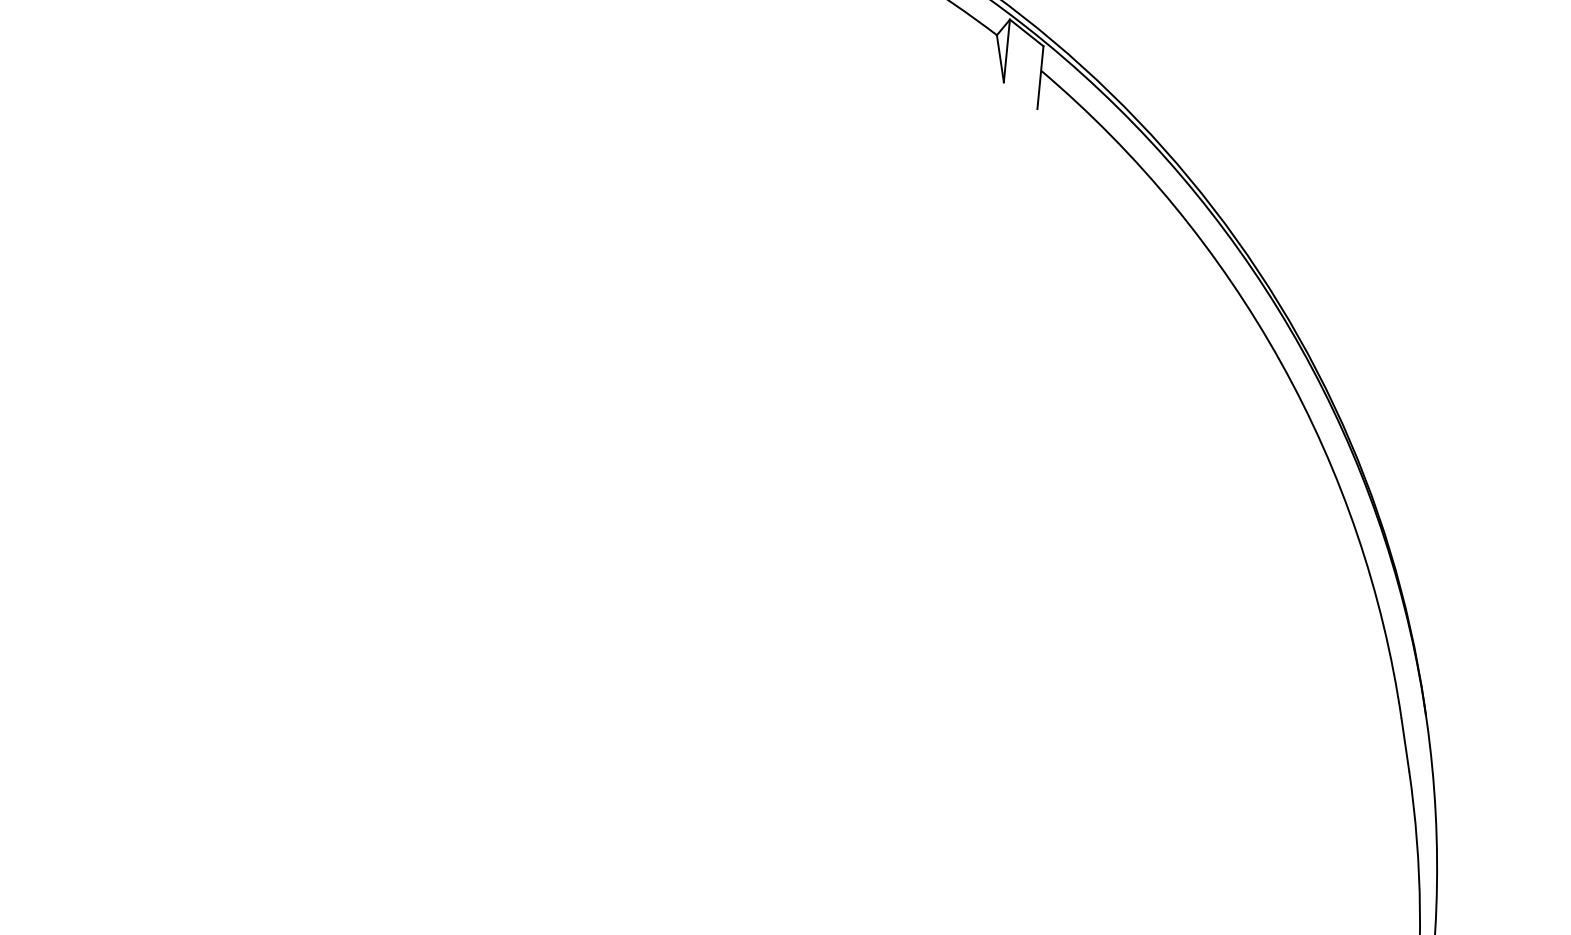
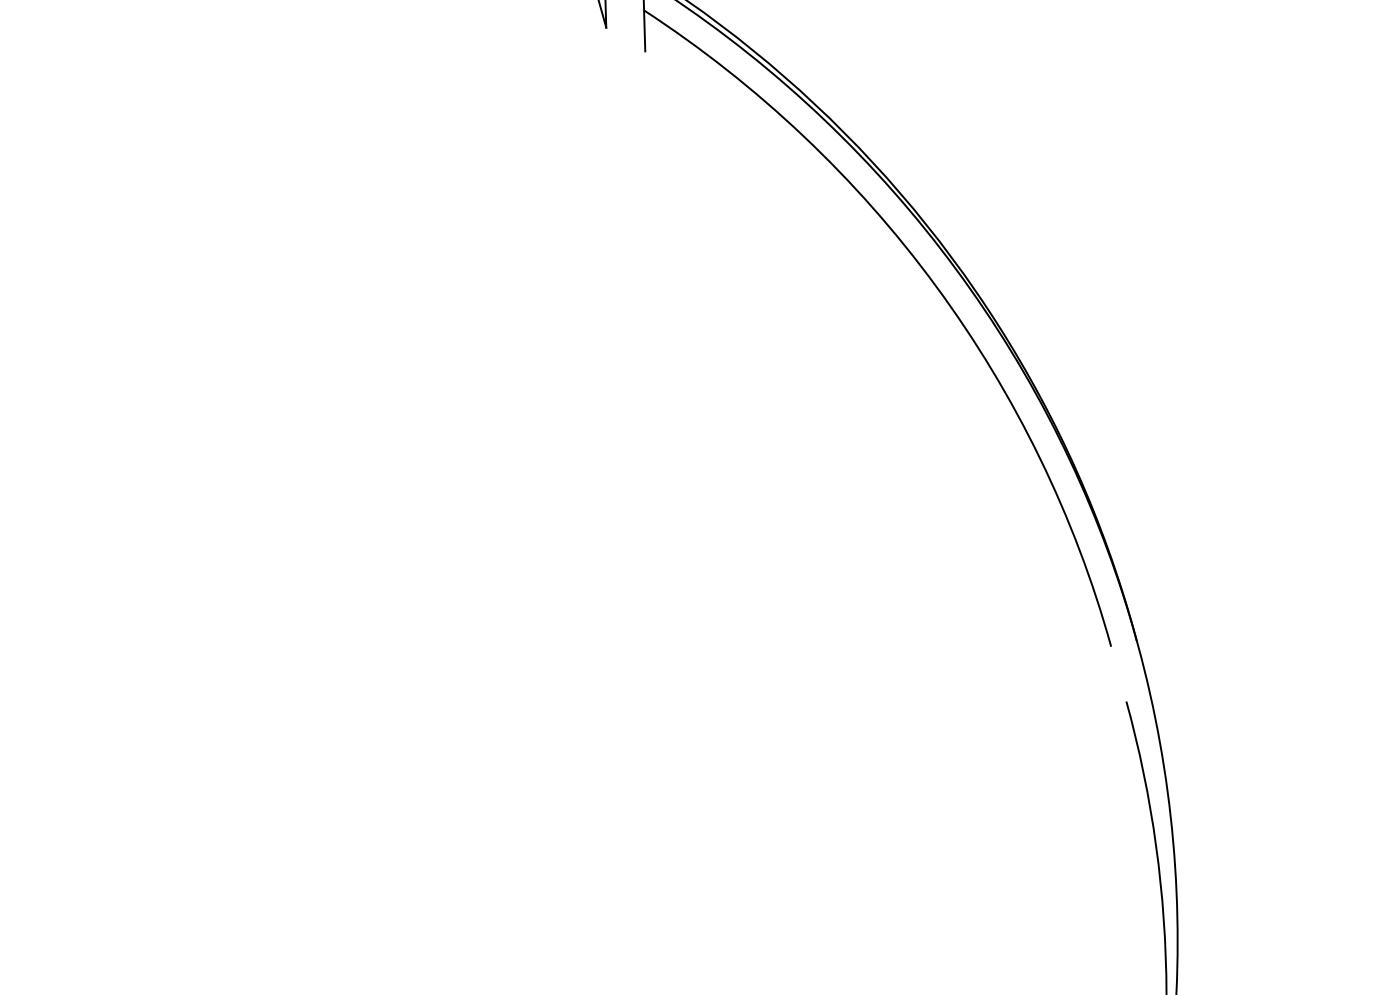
line: (1405, 744) -> (1118, 673), removed

